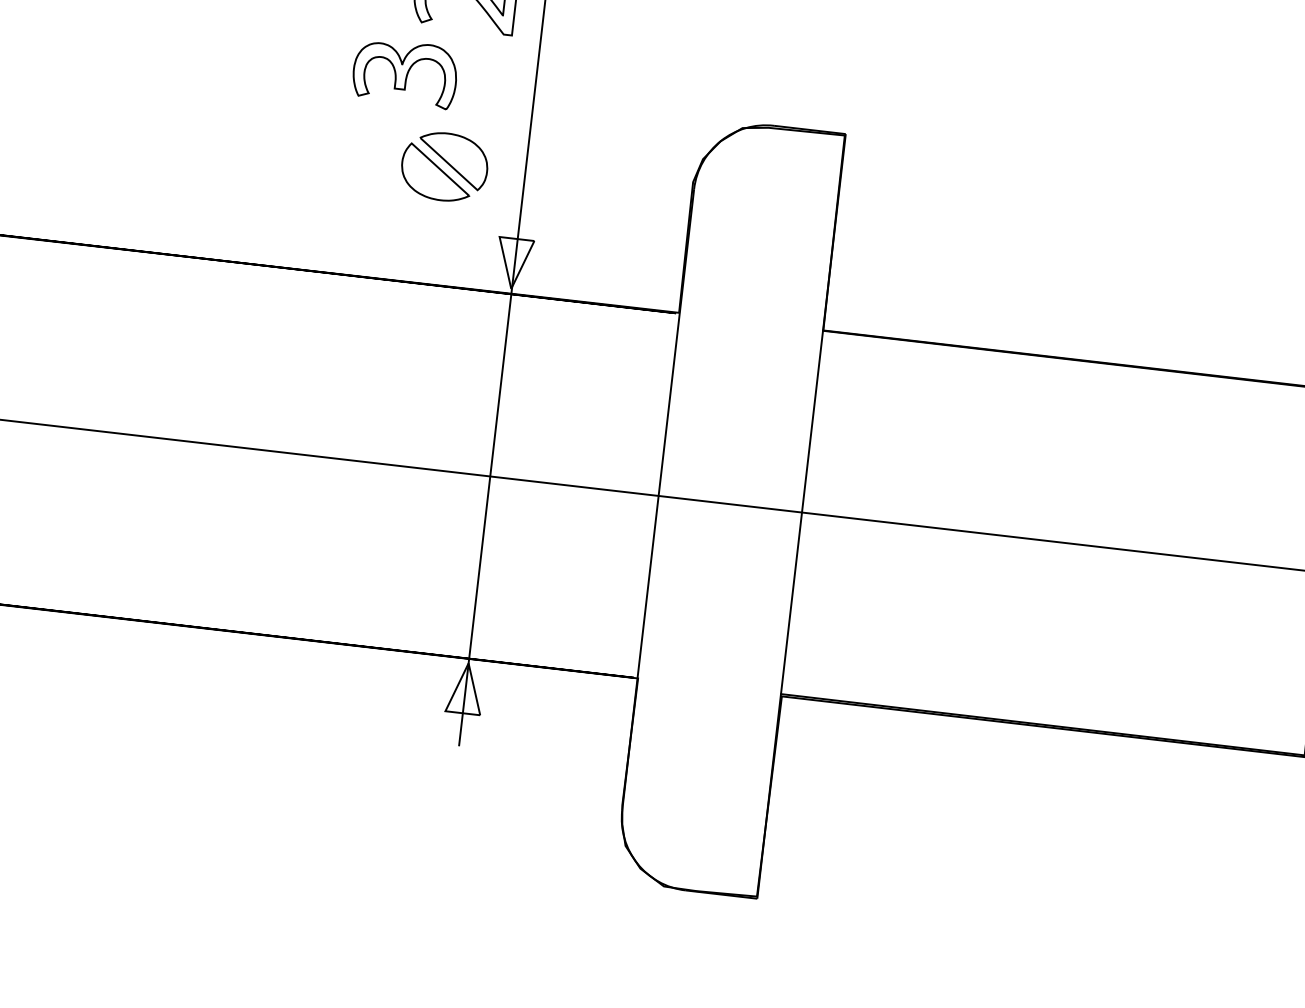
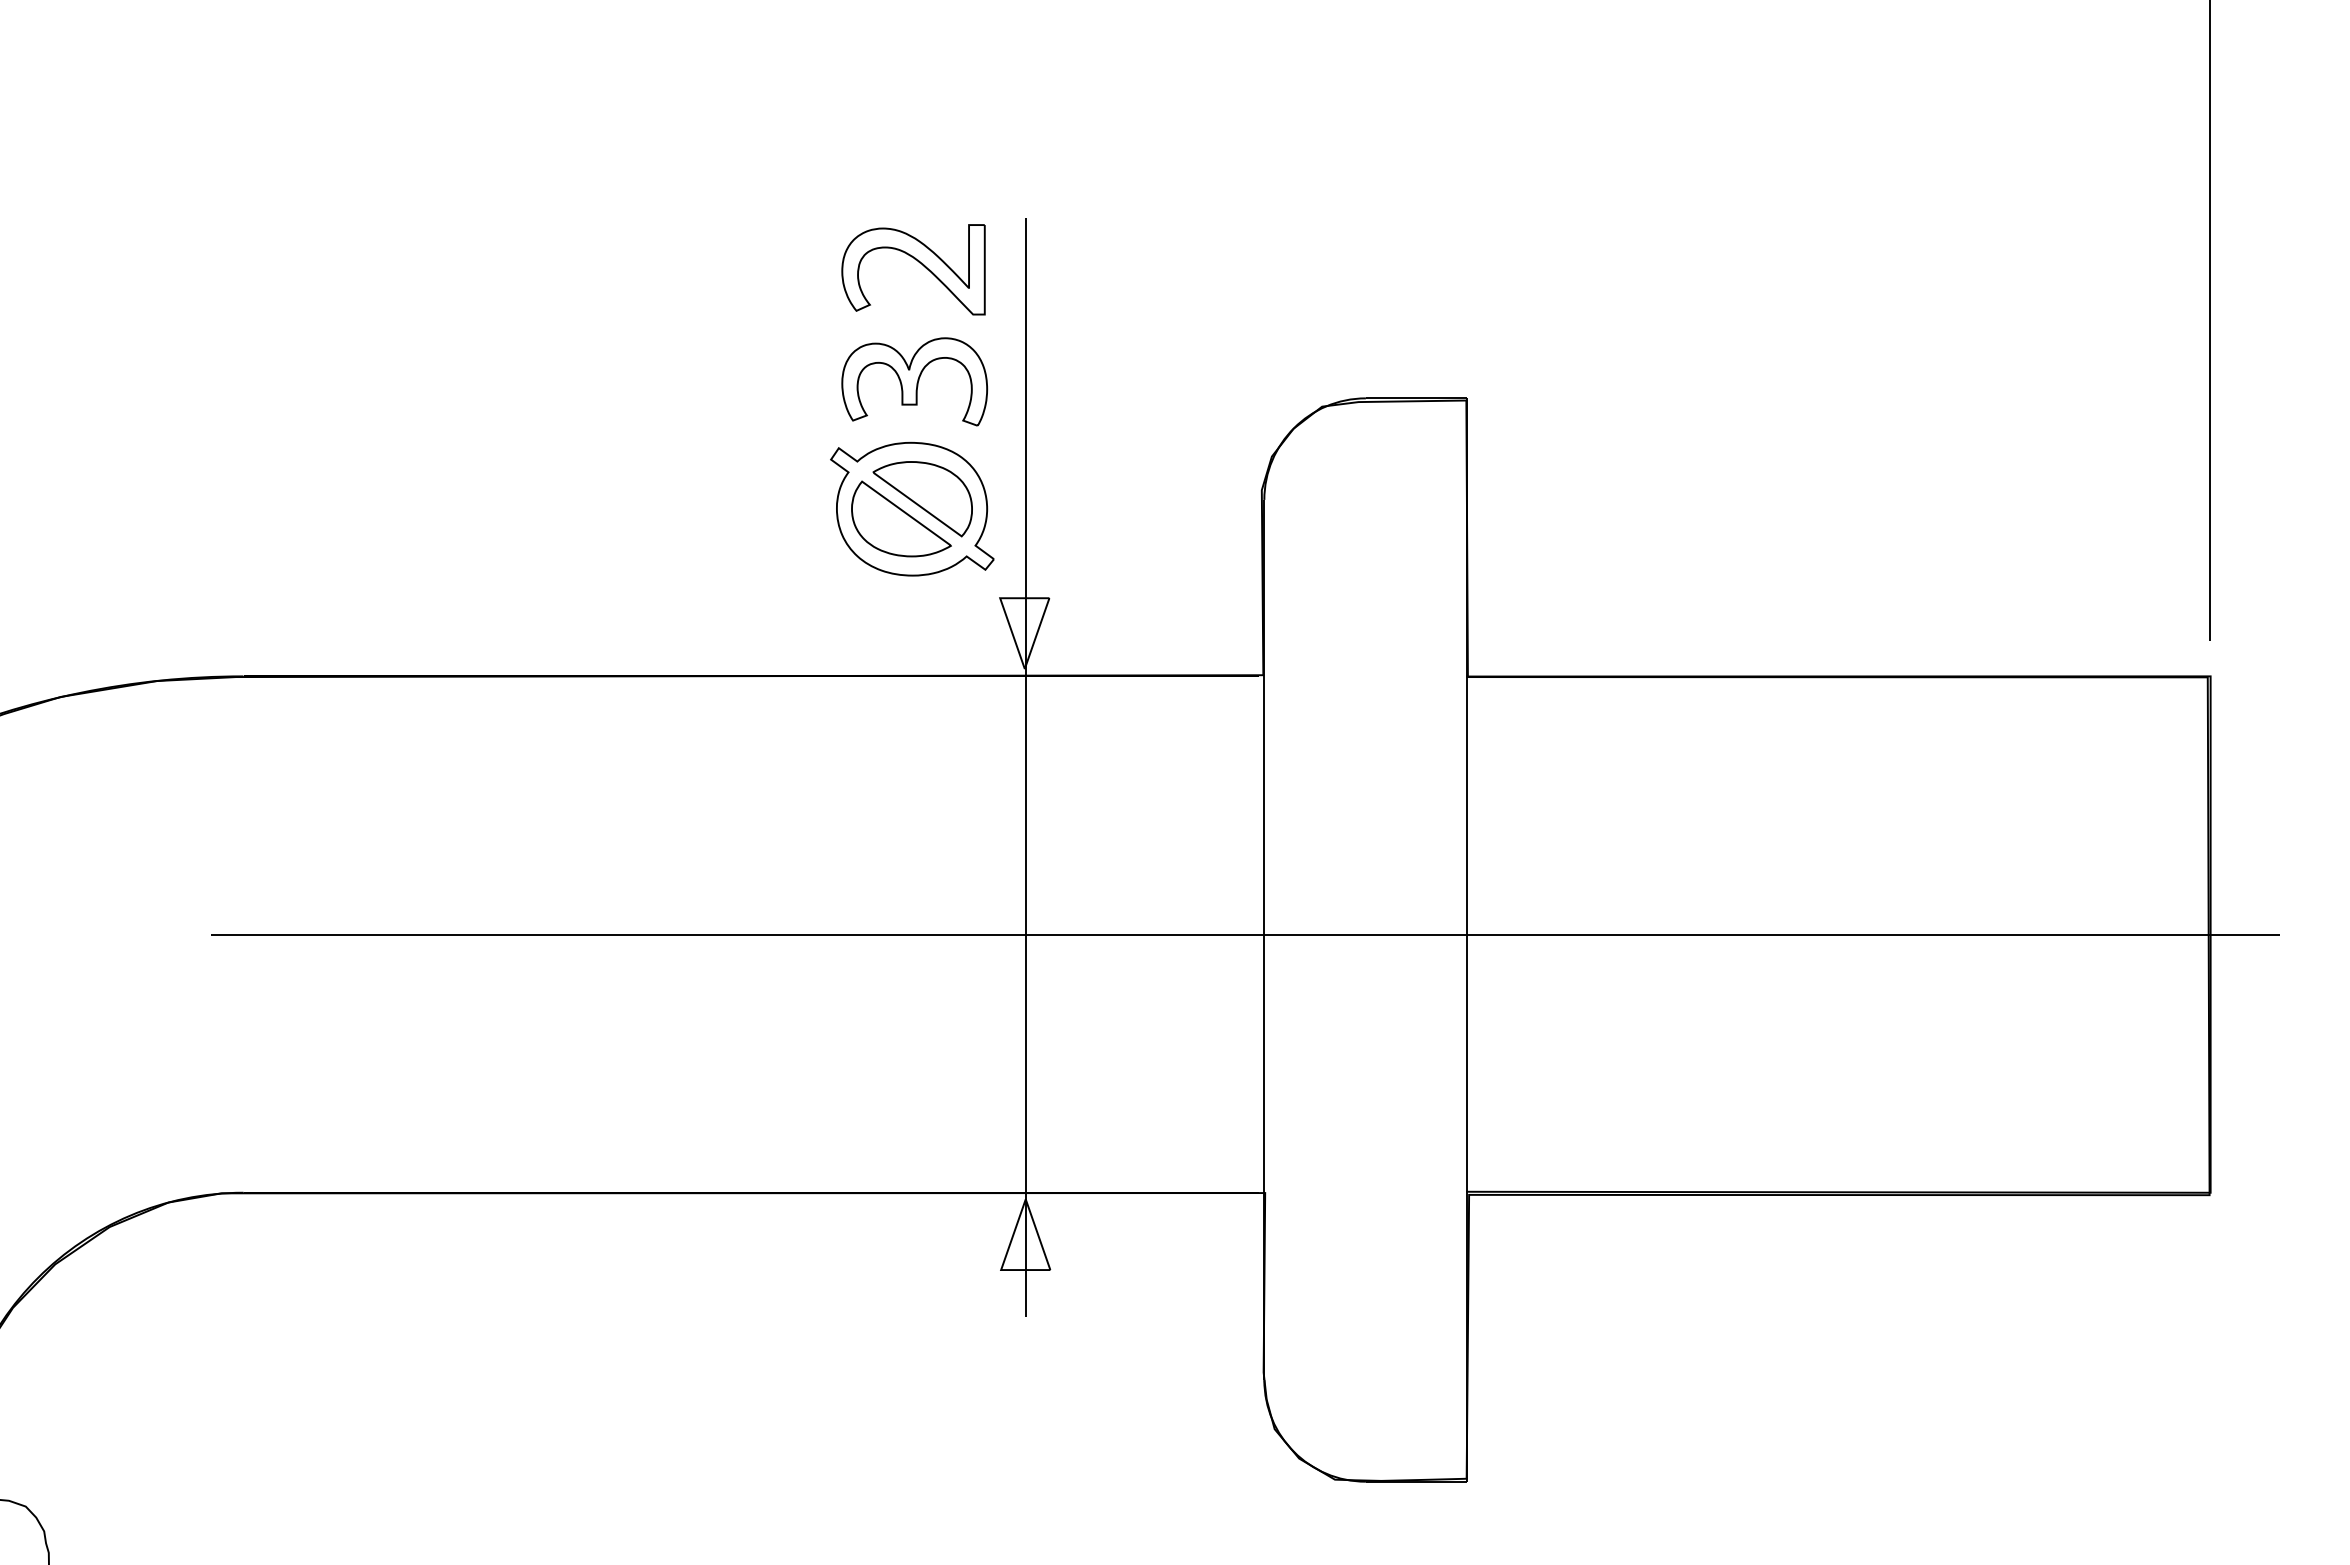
part: (405, 73) -> (914, 381), moved
part: (445, 166) -> (912, 508), added

